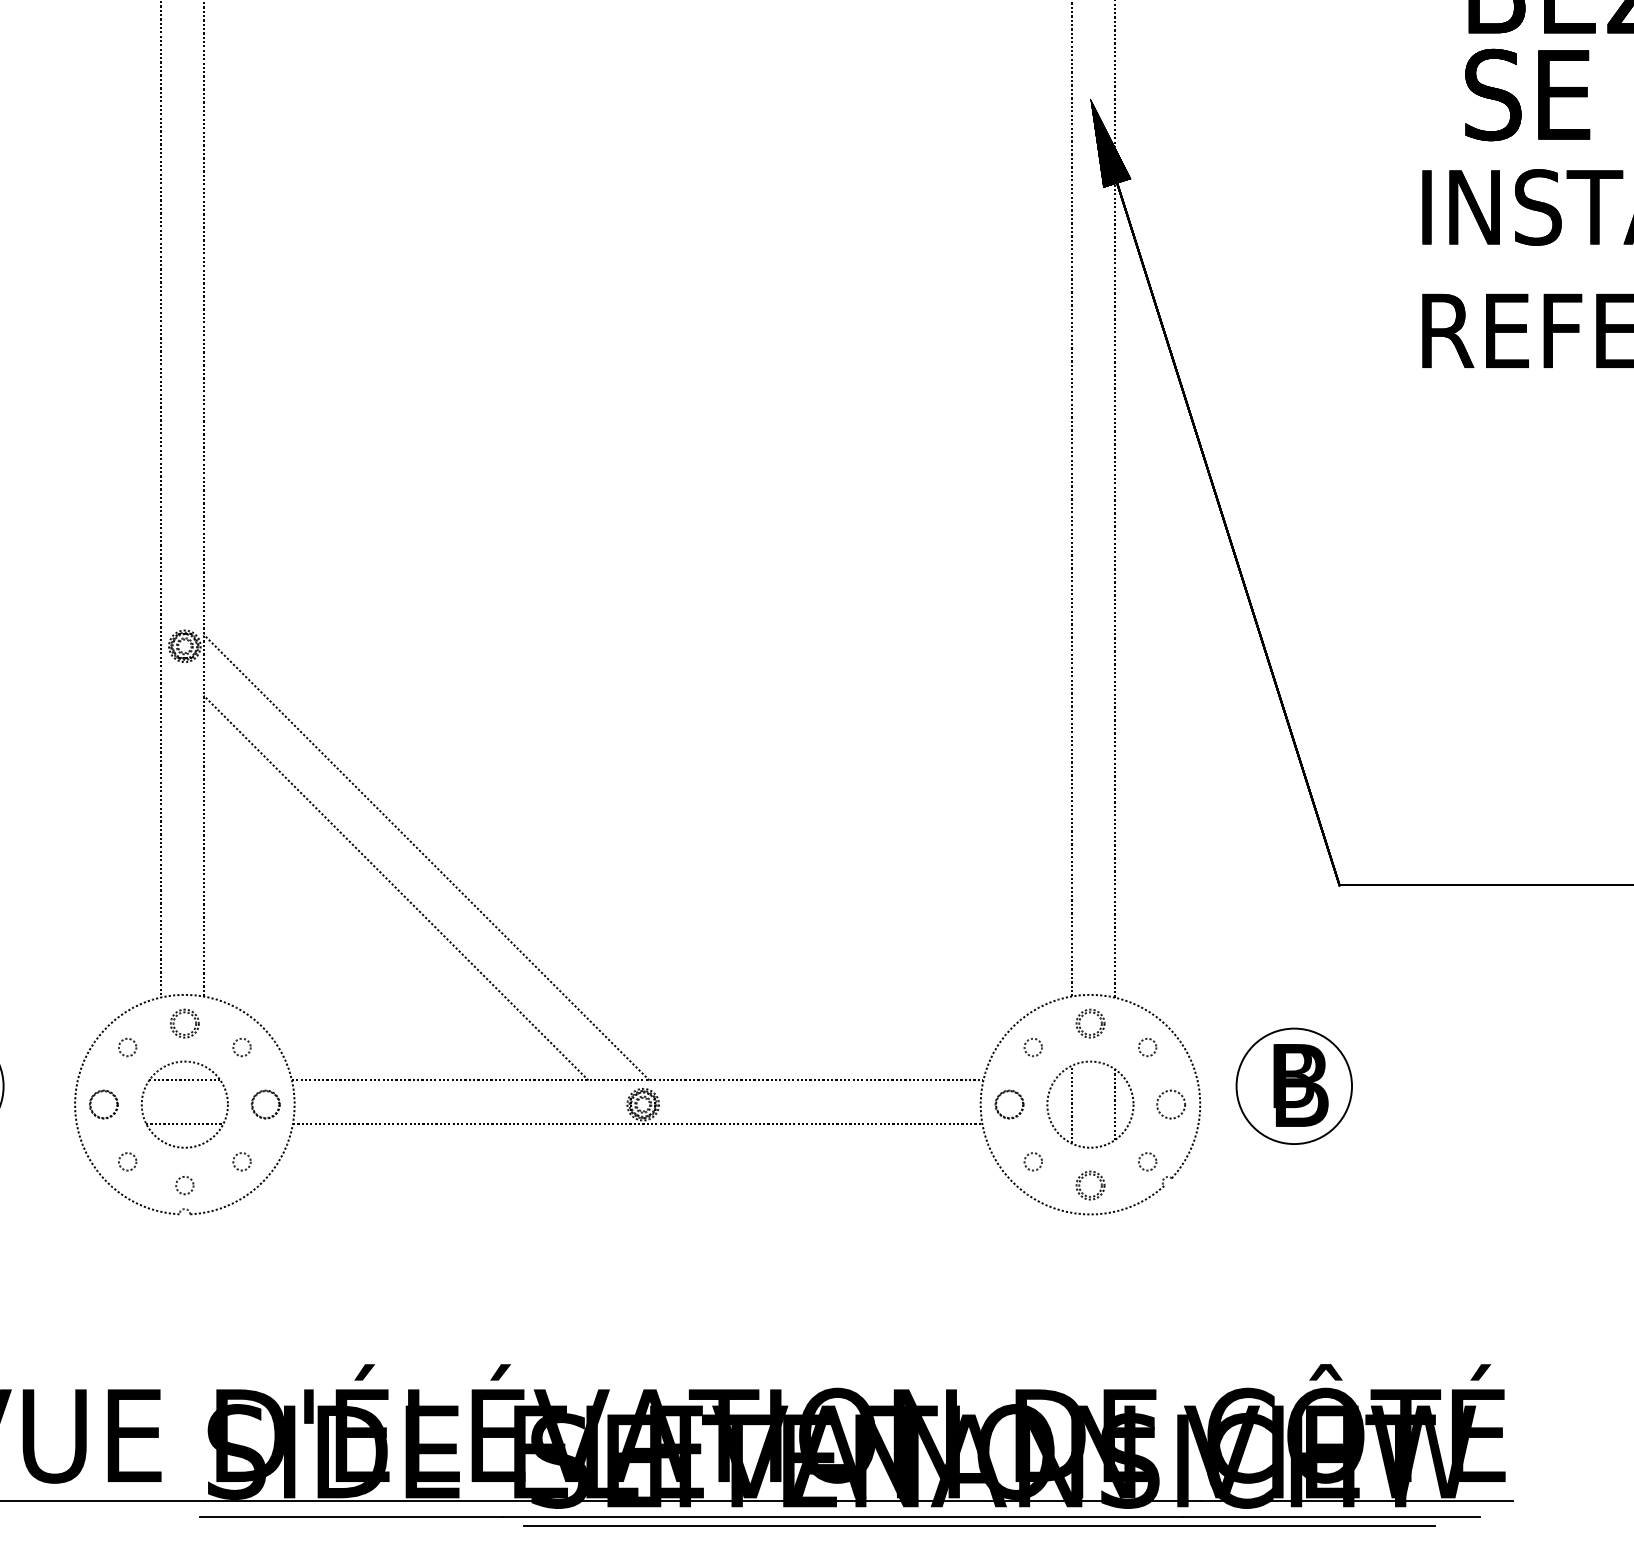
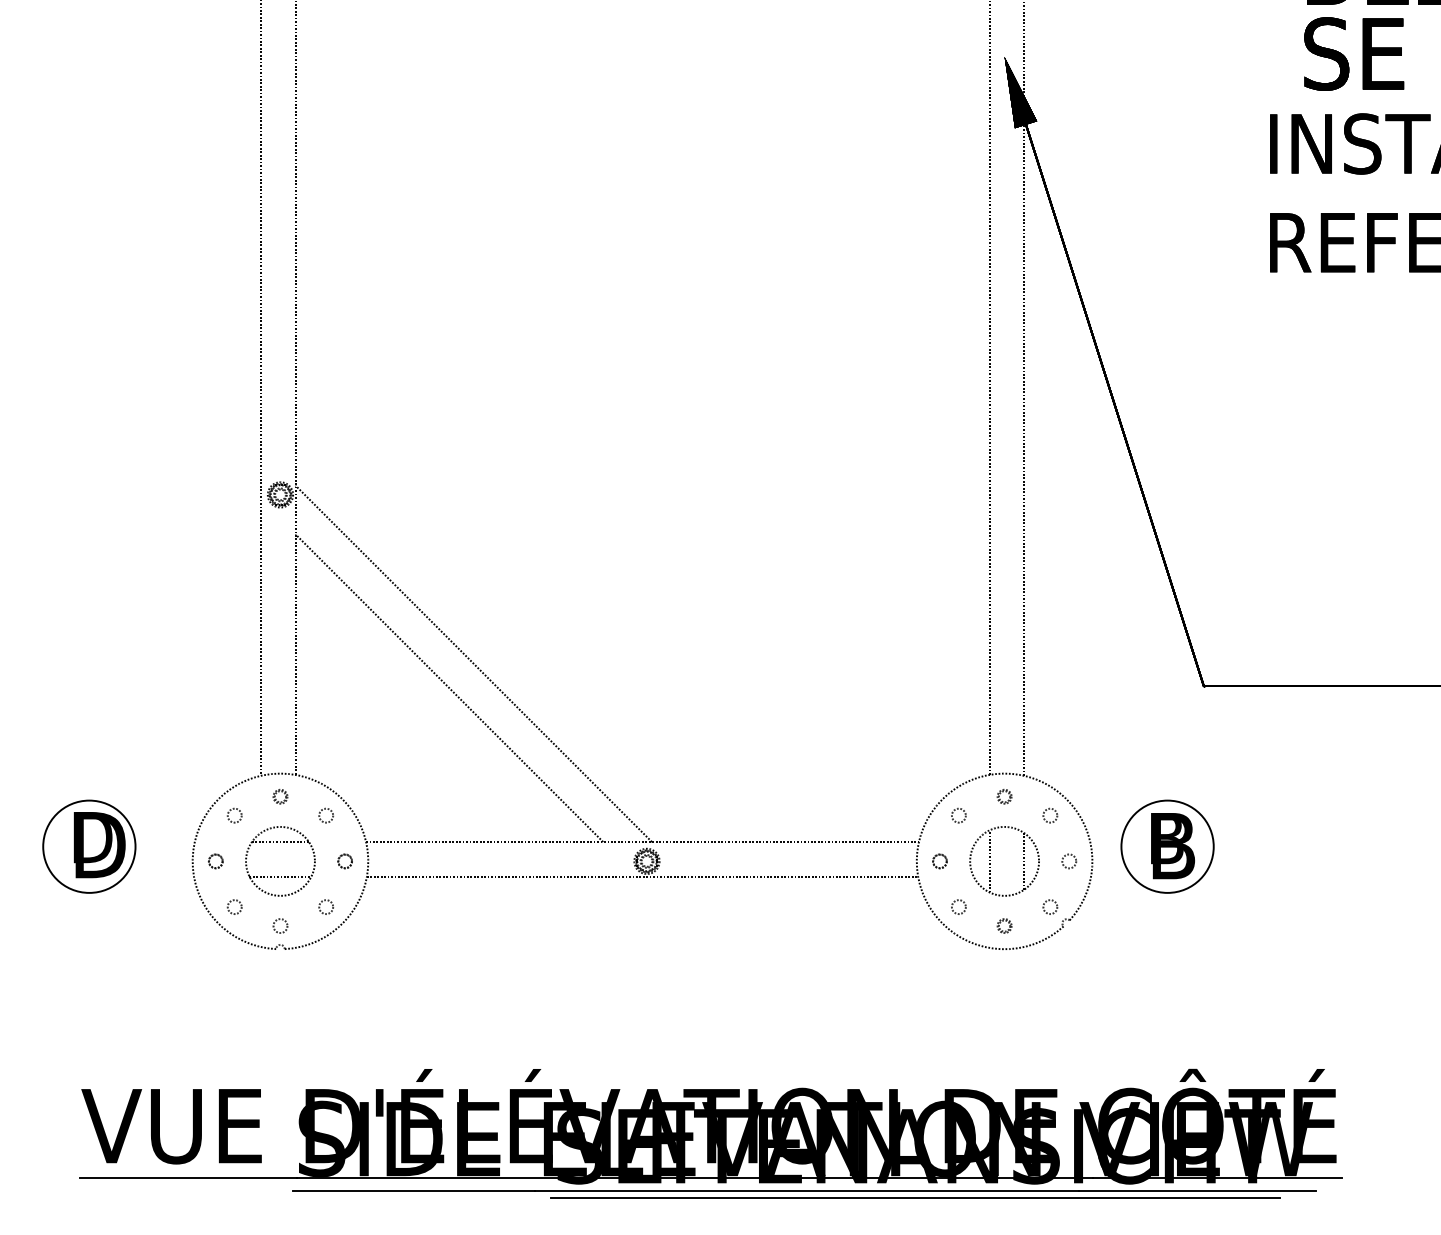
part: (184, 1023) -> (280, 796), size x0.62
part: (1090, 1023) -> (1004, 796), size x0.62
part: (103, 1104) -> (215, 861), size x0.62
part: (264, 1104) -> (344, 861), size x0.62
part: (1009, 1104) -> (939, 861), size x0.62
circle: (1171, 1104) -> (1069, 861), size x0.62
part: (1090, 1184) -> (1004, 925), size x0.62

